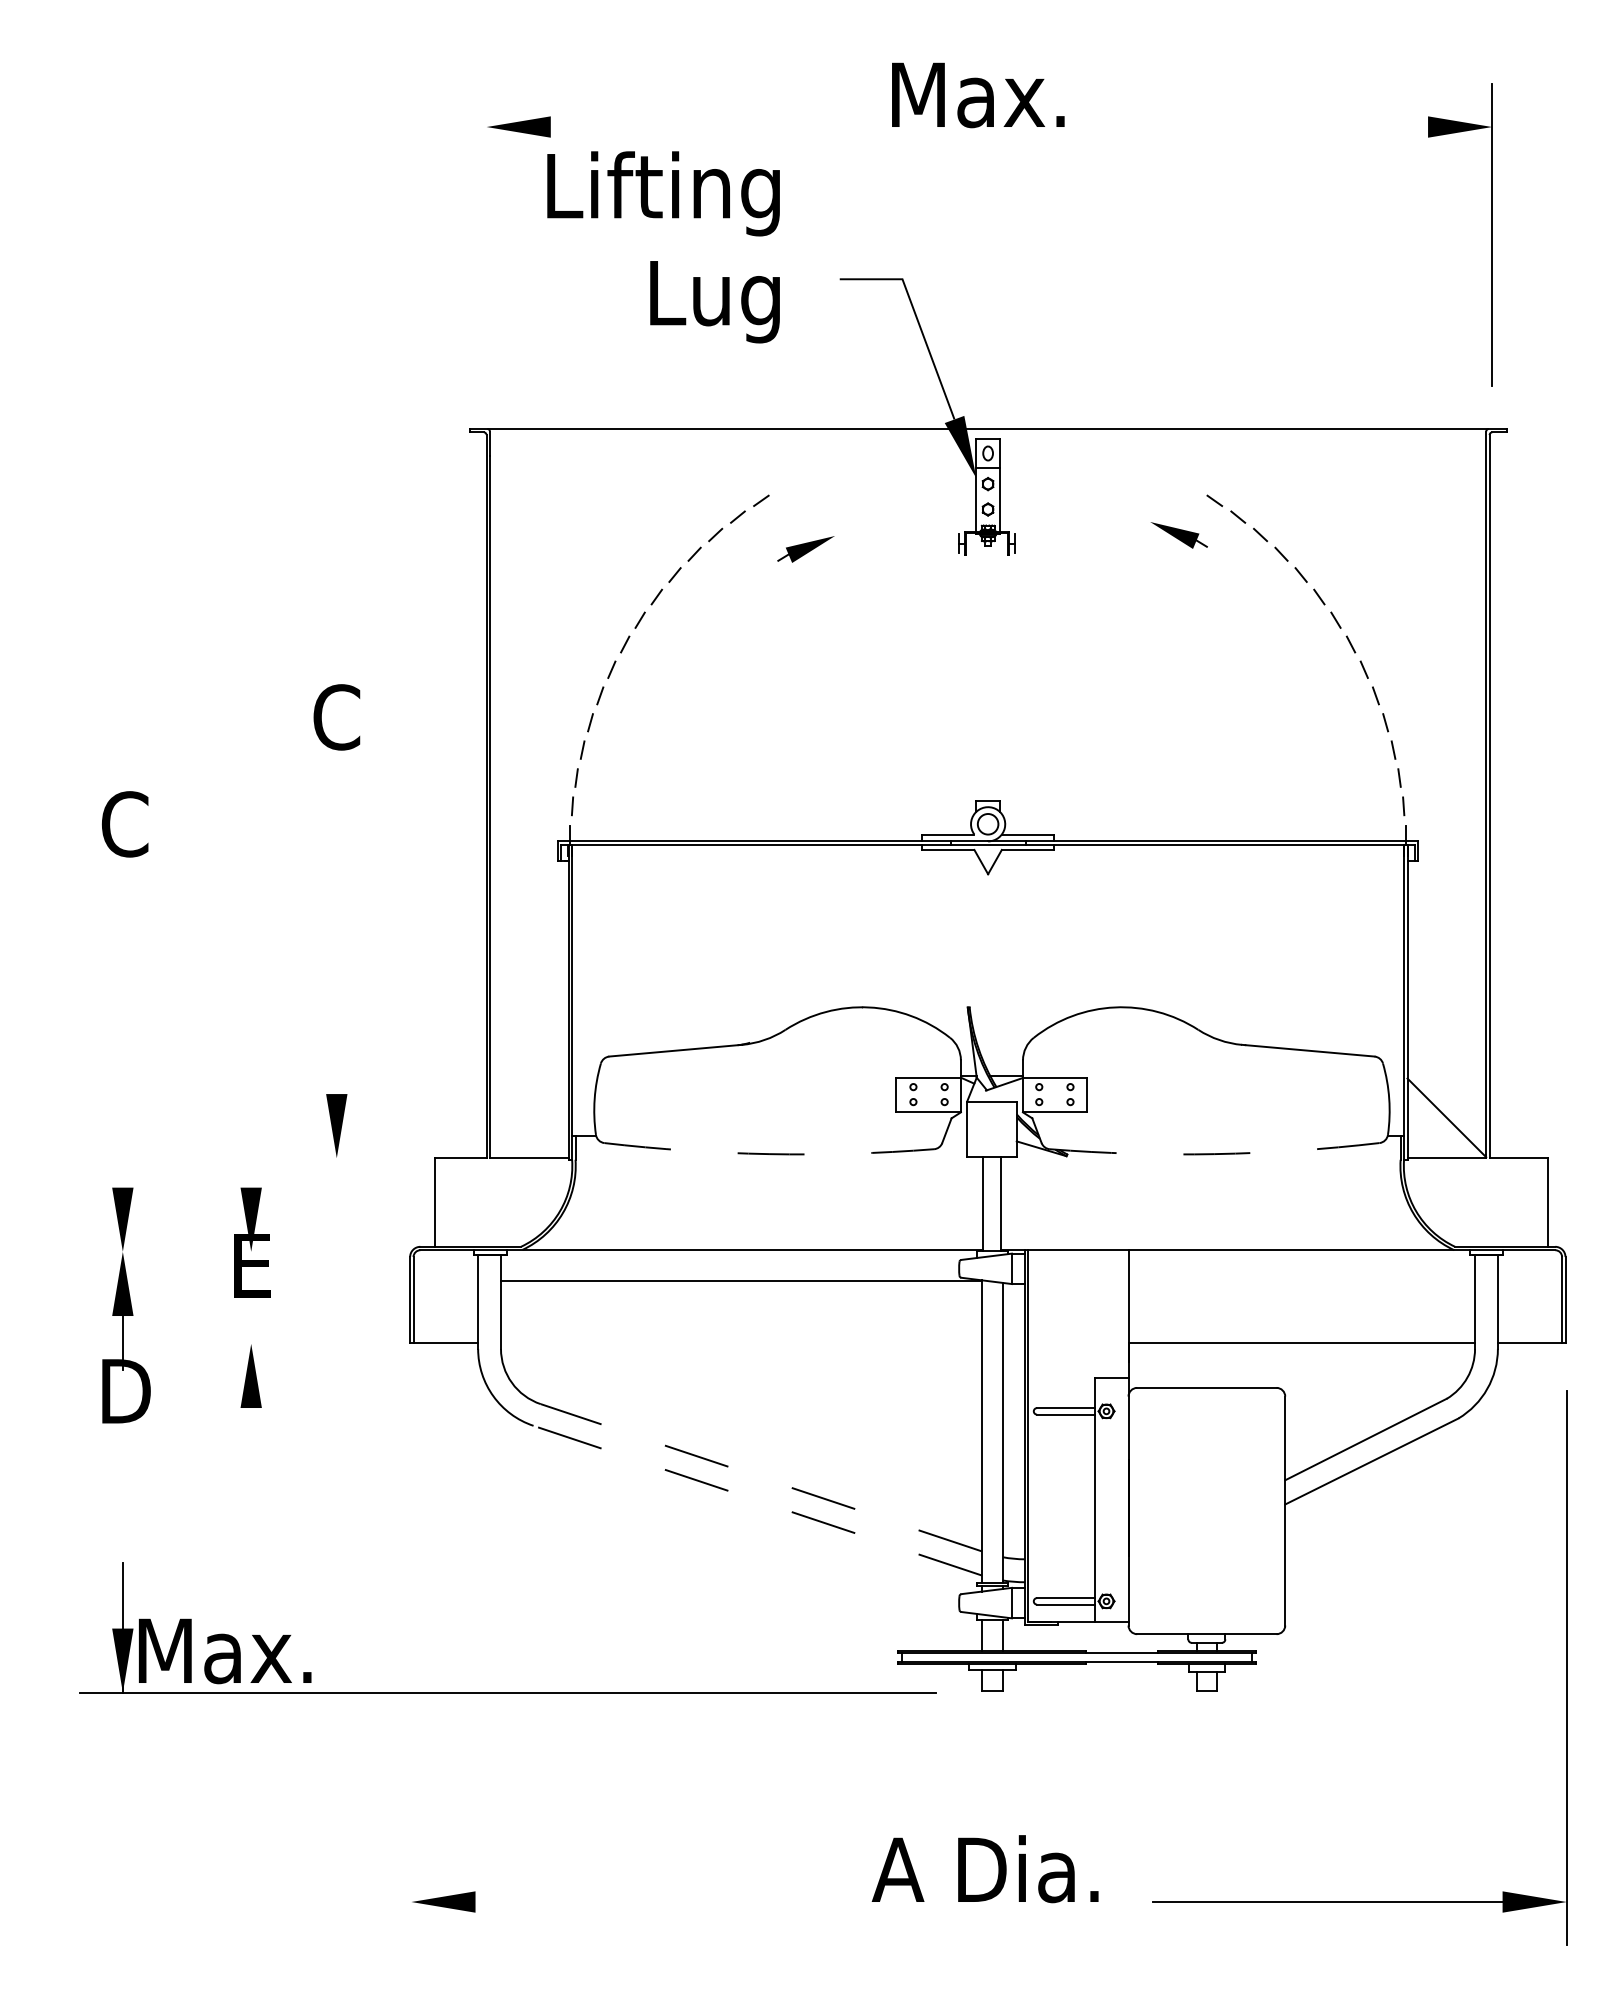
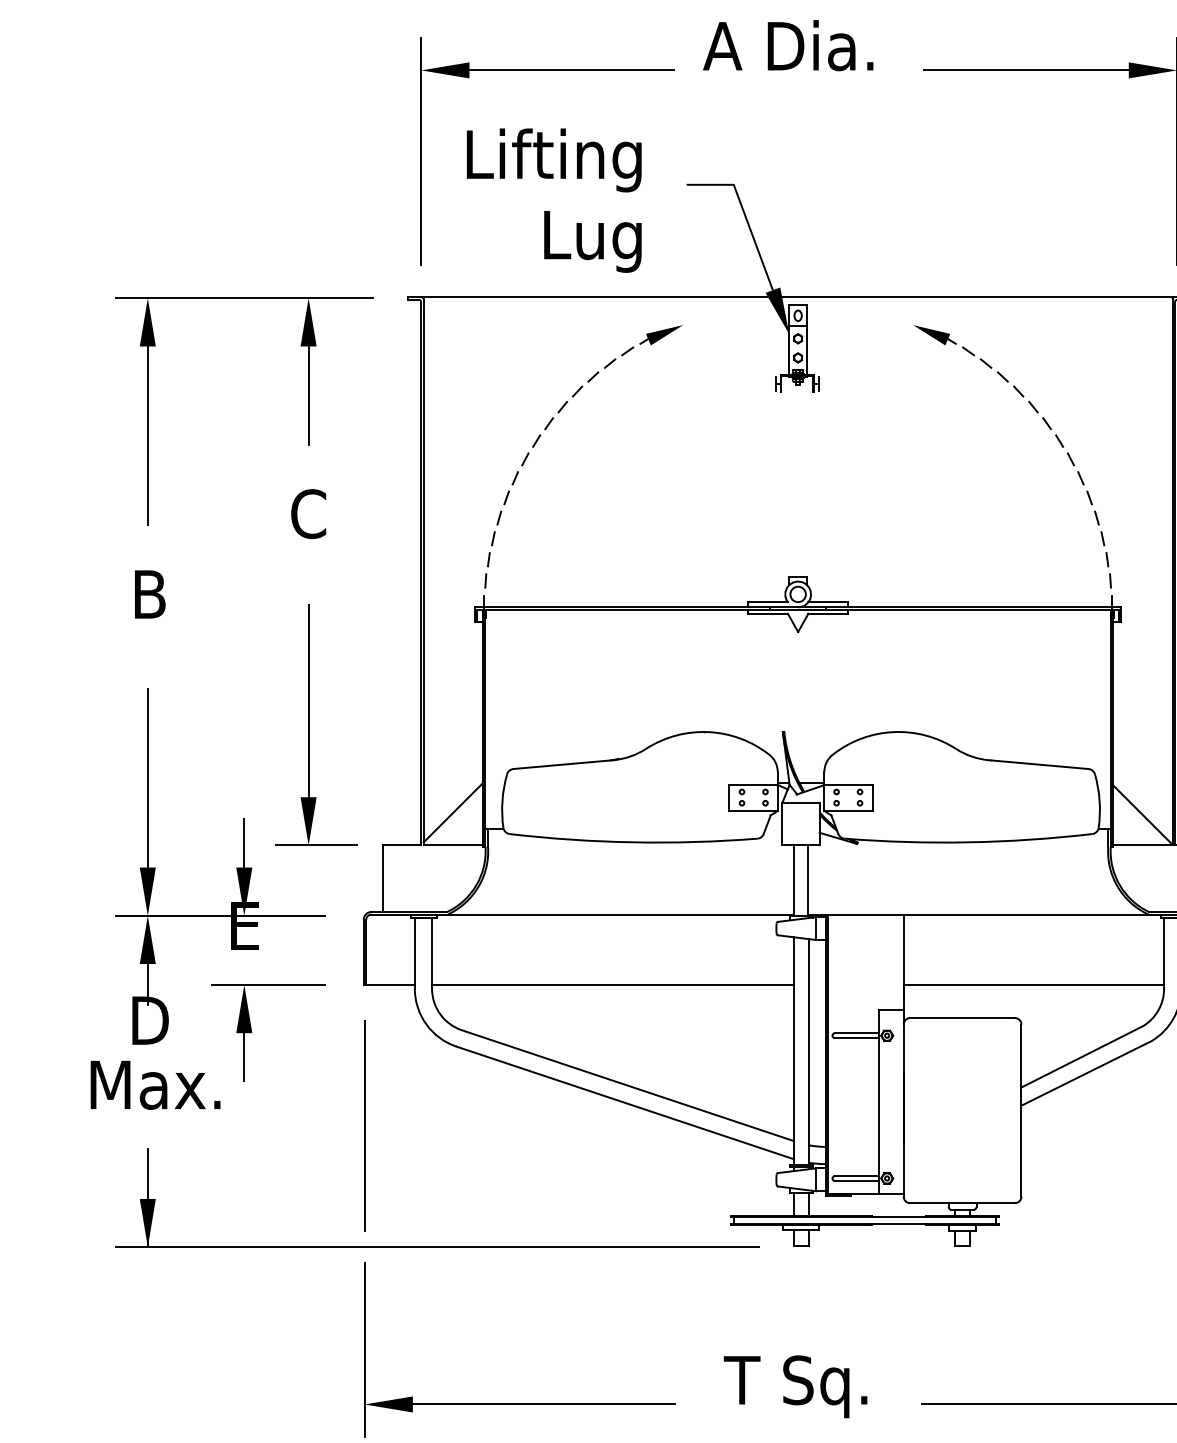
text: (974, 94) -> (787, 45), Max. -> A Dia.
line: (686, 127) -> (571, 70), added
line: (1292, 127) -> (1026, 70), added
line: (486, 234) -> (421, 151), added
text: (663, 247) -> (554, 200), moved
part: (1178, 535) -> (934, 335), moved
part: (805, 549) -> (660, 335), moved
part: (336, 580) -> (308, 411), added
text: (124, 824) -> (149, 594), C -> B
line: (336, 966) -> (308, 701), added
line: (122, 1068) -> (147, 778), added
line: (528, 1114) -> (452, 812), added
arc: (769, 1154) -> (633, 842), dashed -> solid
arc: (1214, 1154) -> (968, 842), dashed -> solid
line: (251, 1155) -> (244, 843), added
line: (347, 1158) -> (316, 845), added
line: (219, 1251) -> (220, 915), added
line: (741, 1281) -> (612, 984), moved
line: (283, 1343) -> (268, 984), added
line: (251, 1440) -> (244, 1057), added
line: (761, 1477) -> (627, 1085), dashed -> solid
line: (757, 1500) -> (624, 1102), dashed -> solid
line: (410, 1530) -> (364, 1125), added
text: (225, 1651) -> (155, 1085), moved
line: (411, 1829) -> (364, 1349), added
text: (984, 1877) -> (795, 1386), A Dia. -> T Sq.
line: (649, 1902) -> (543, 1404), added

